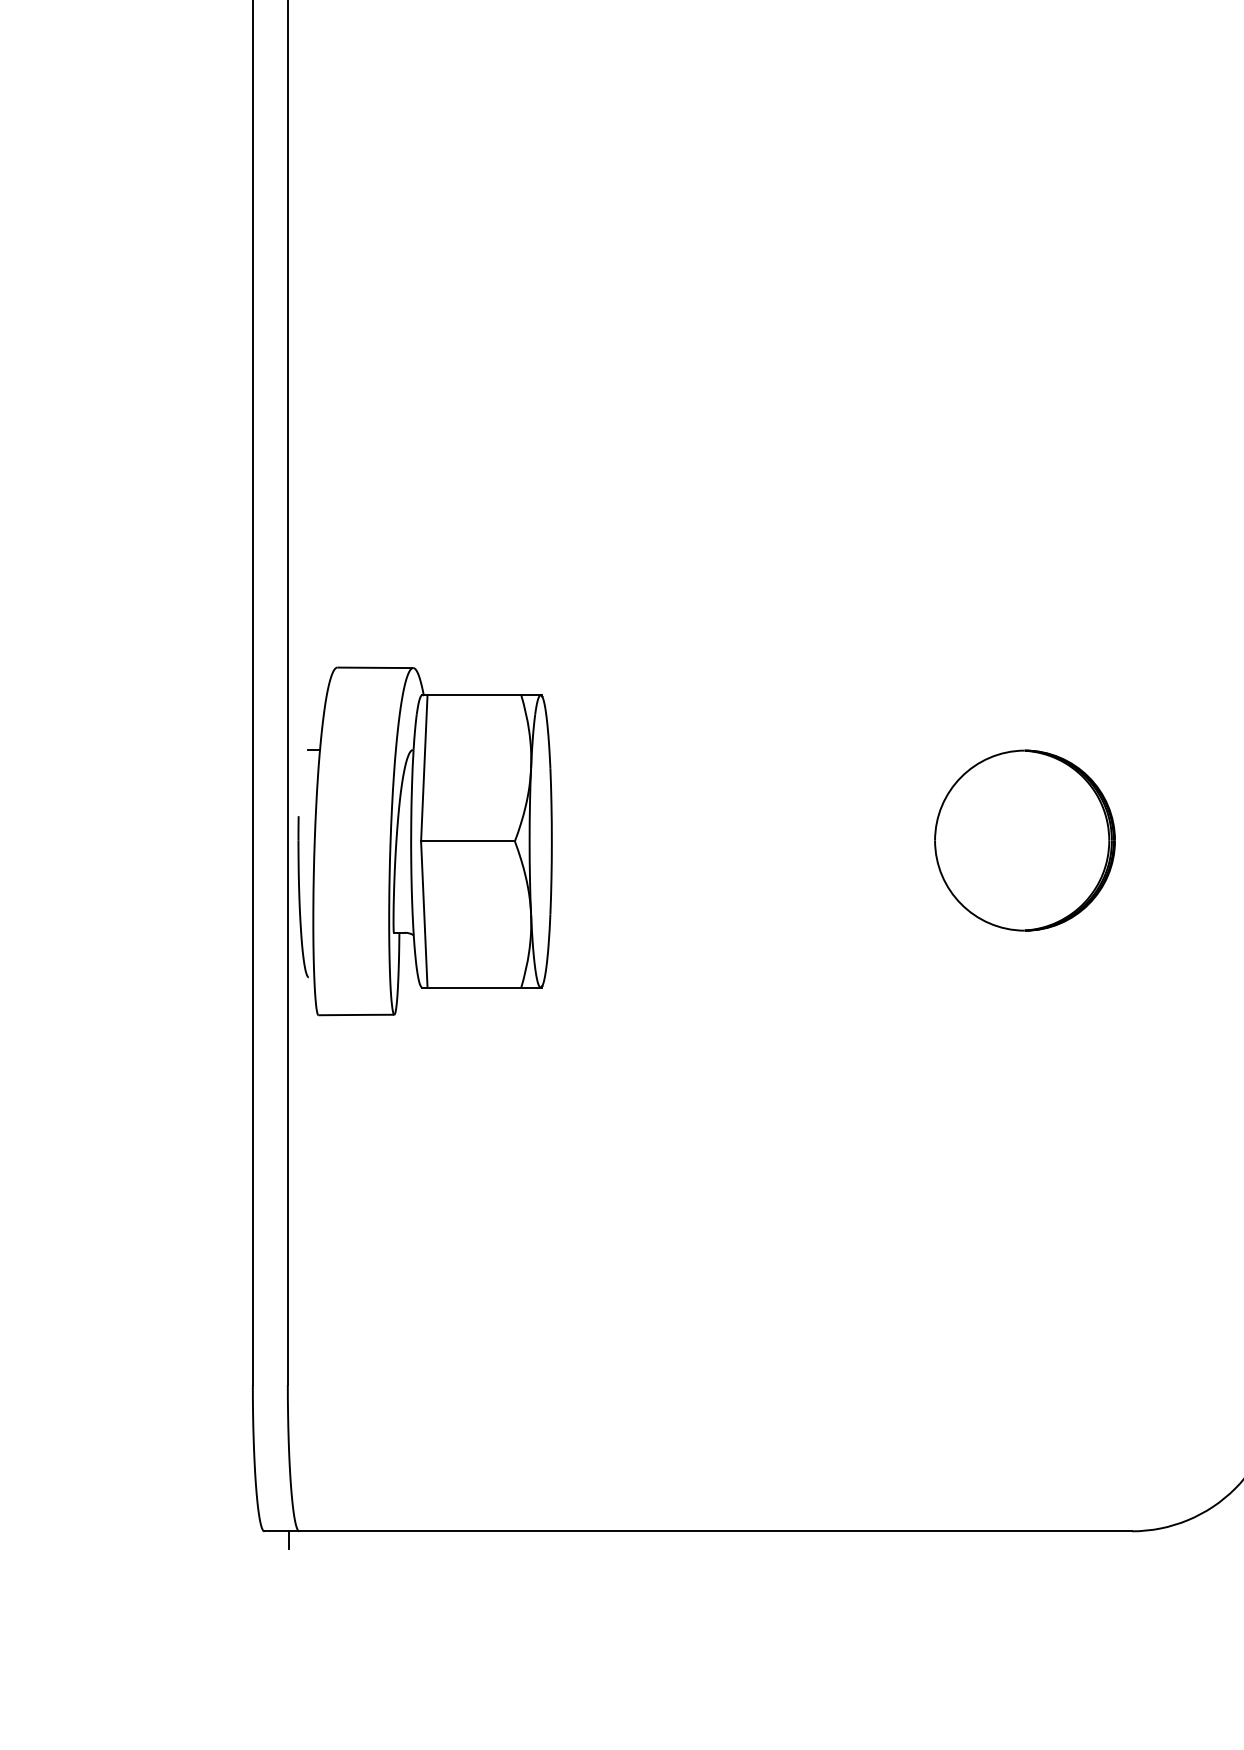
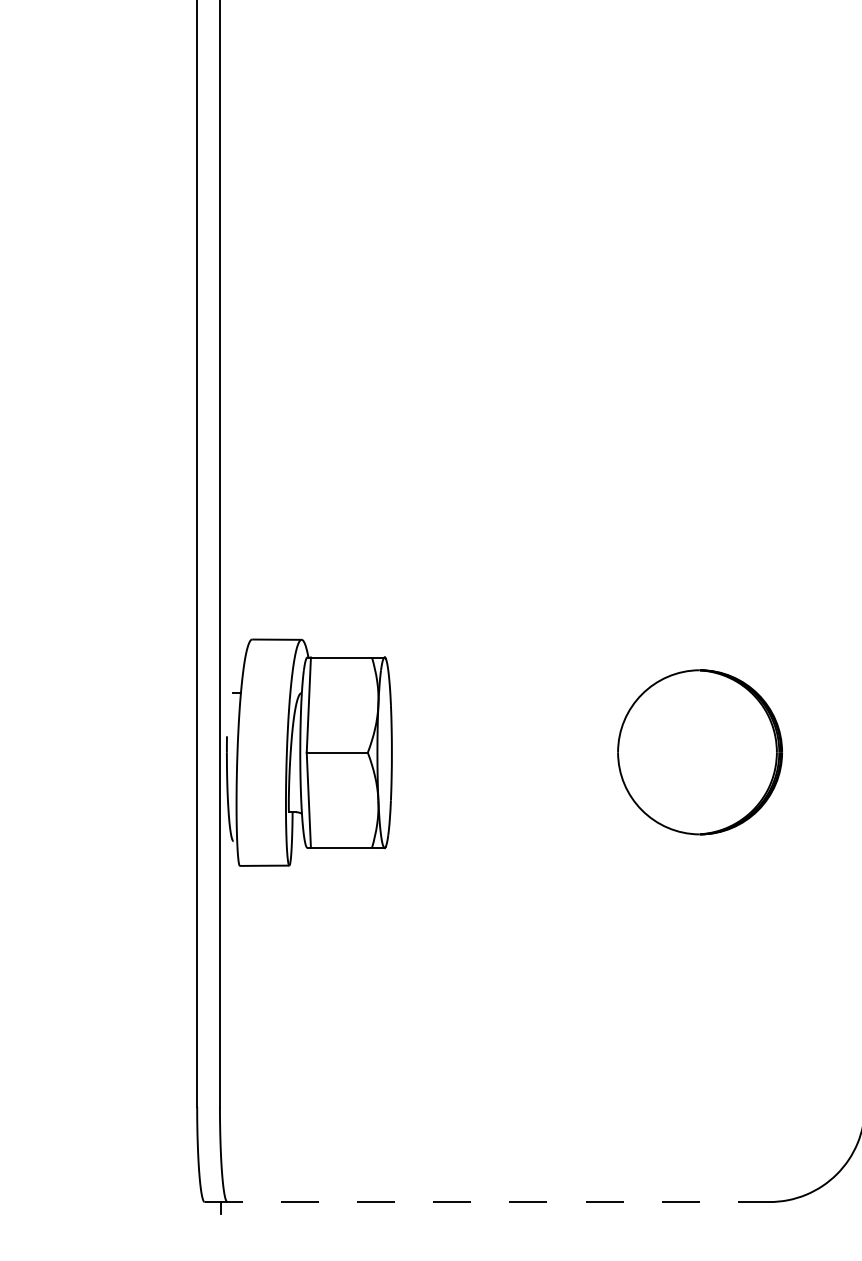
part: (1024, 839) -> (699, 751), size x1.4
line: (698, 1532) -> (487, 1202), solid -> dashed

